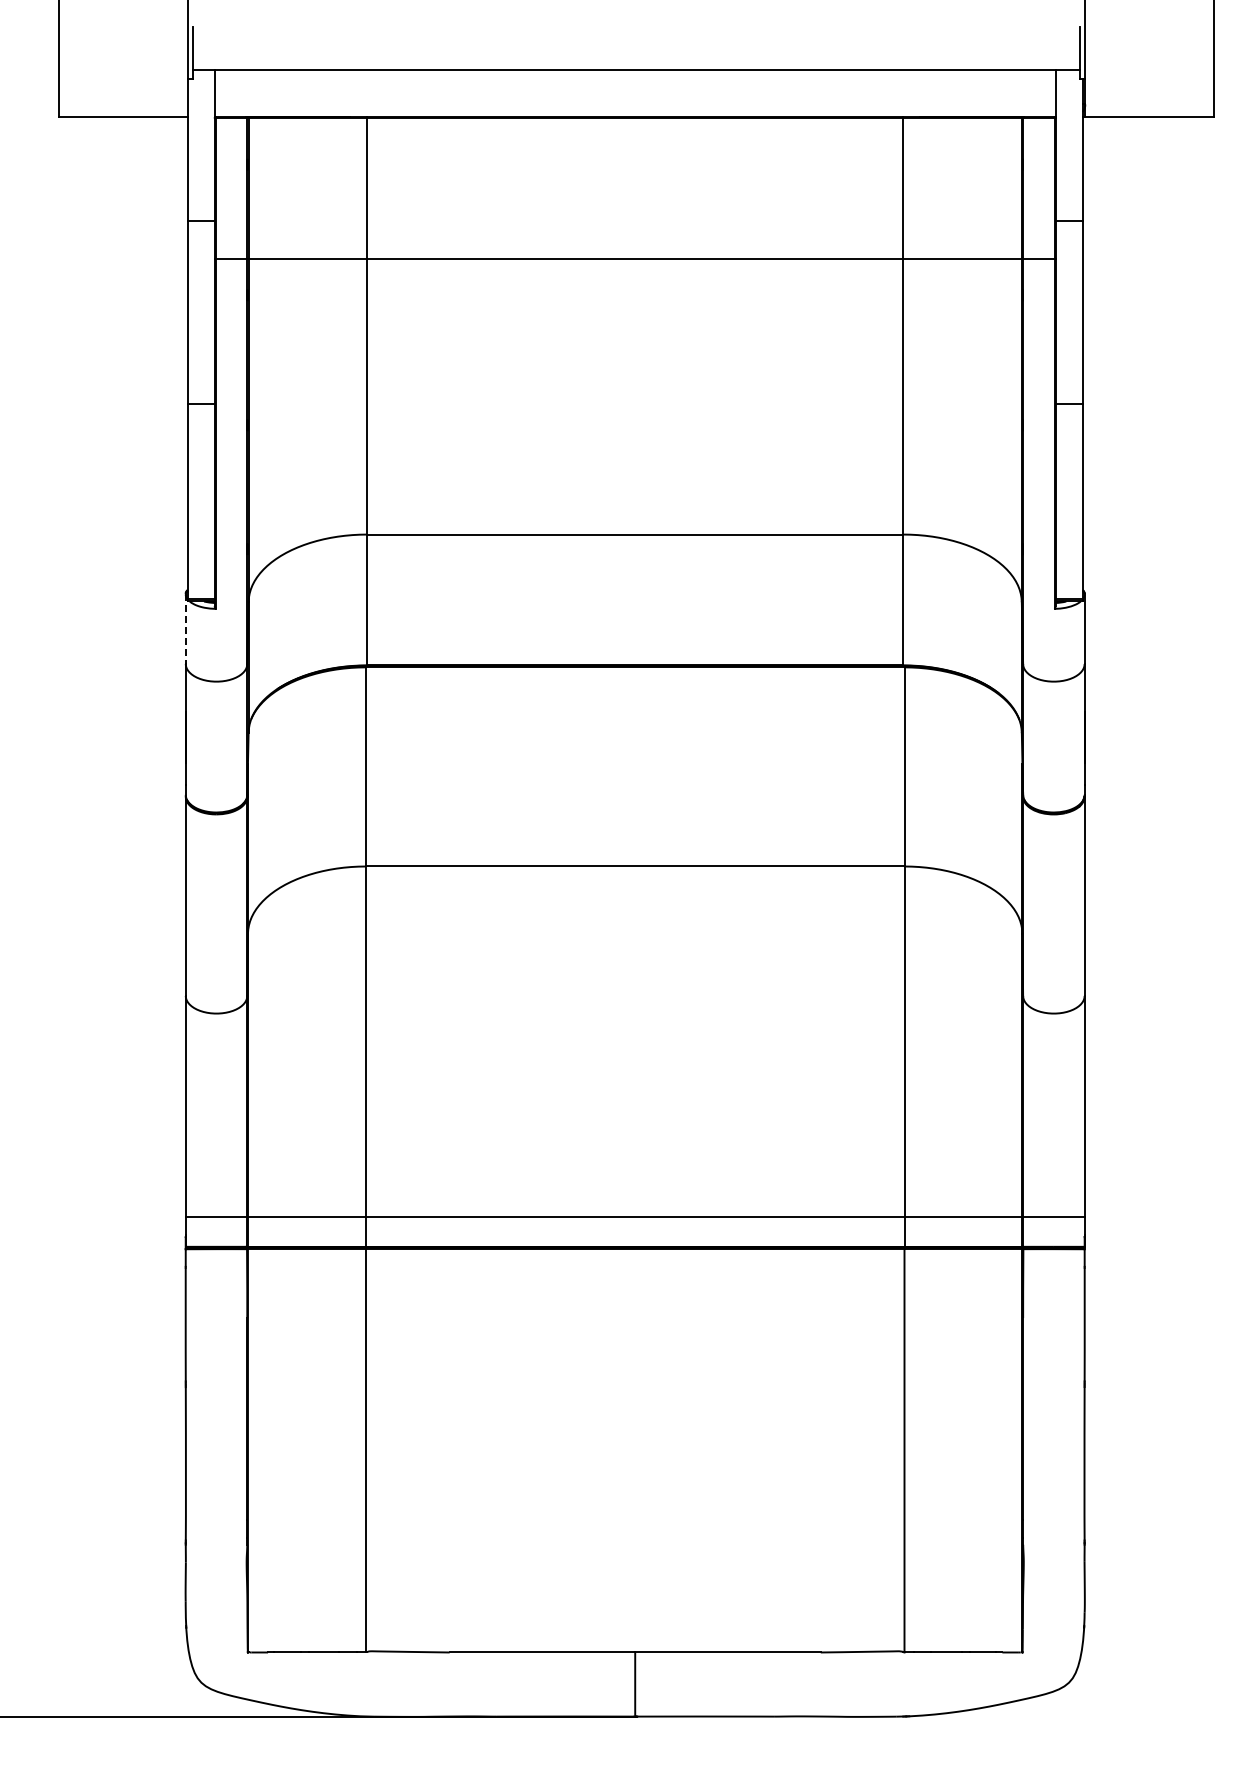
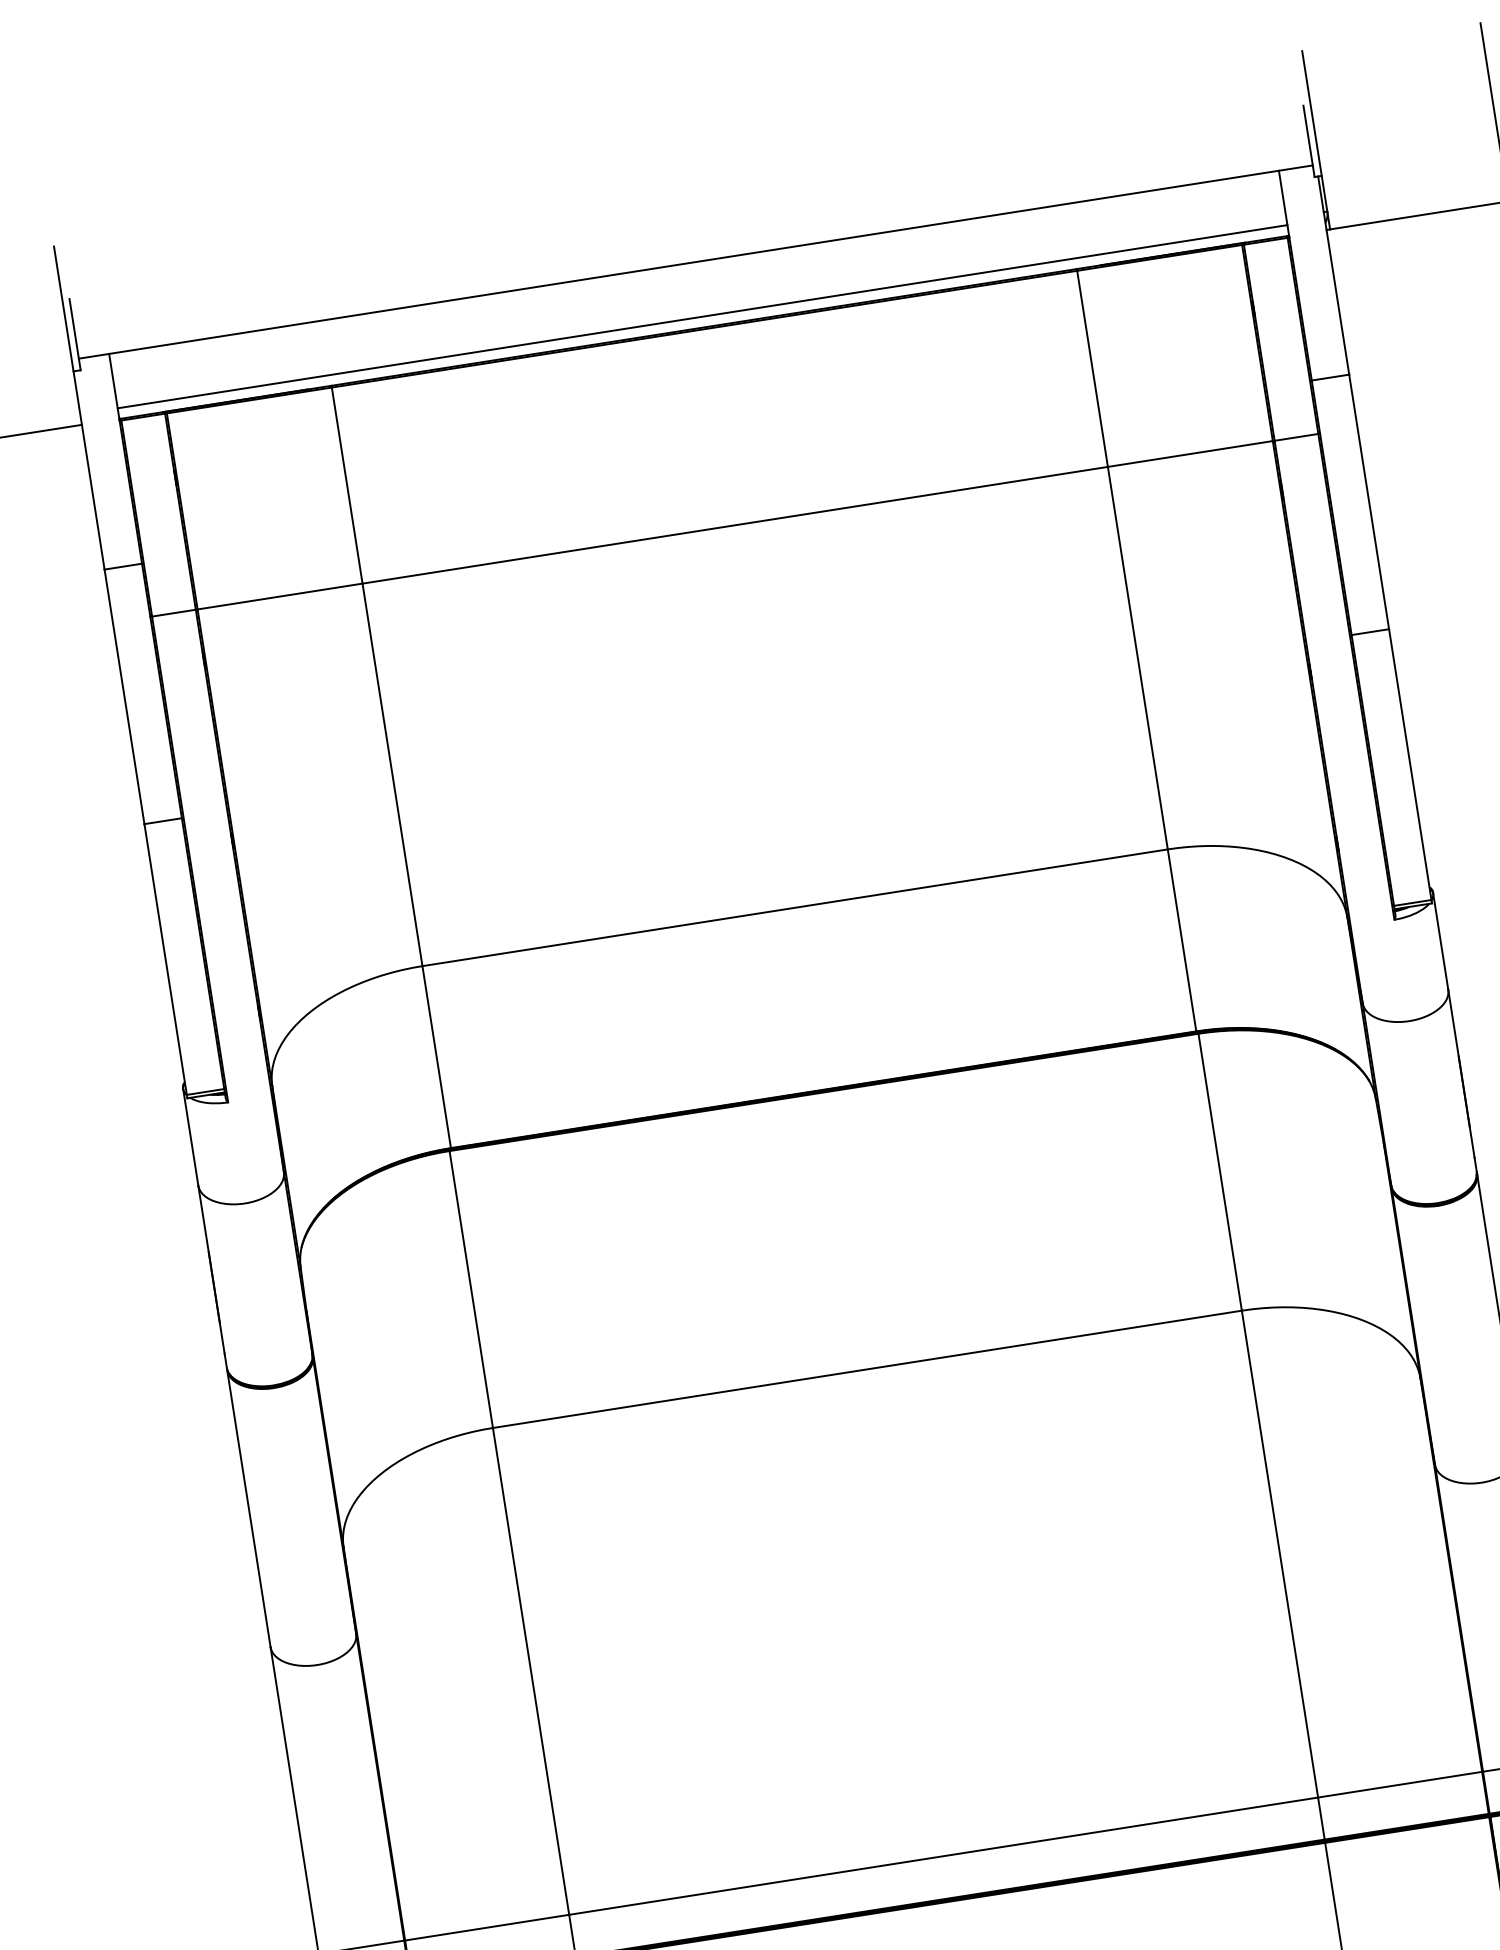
line: (634, 109) -> (701, 316), added
line: (185, 629) -> (190, 1137), dashed -> solid

